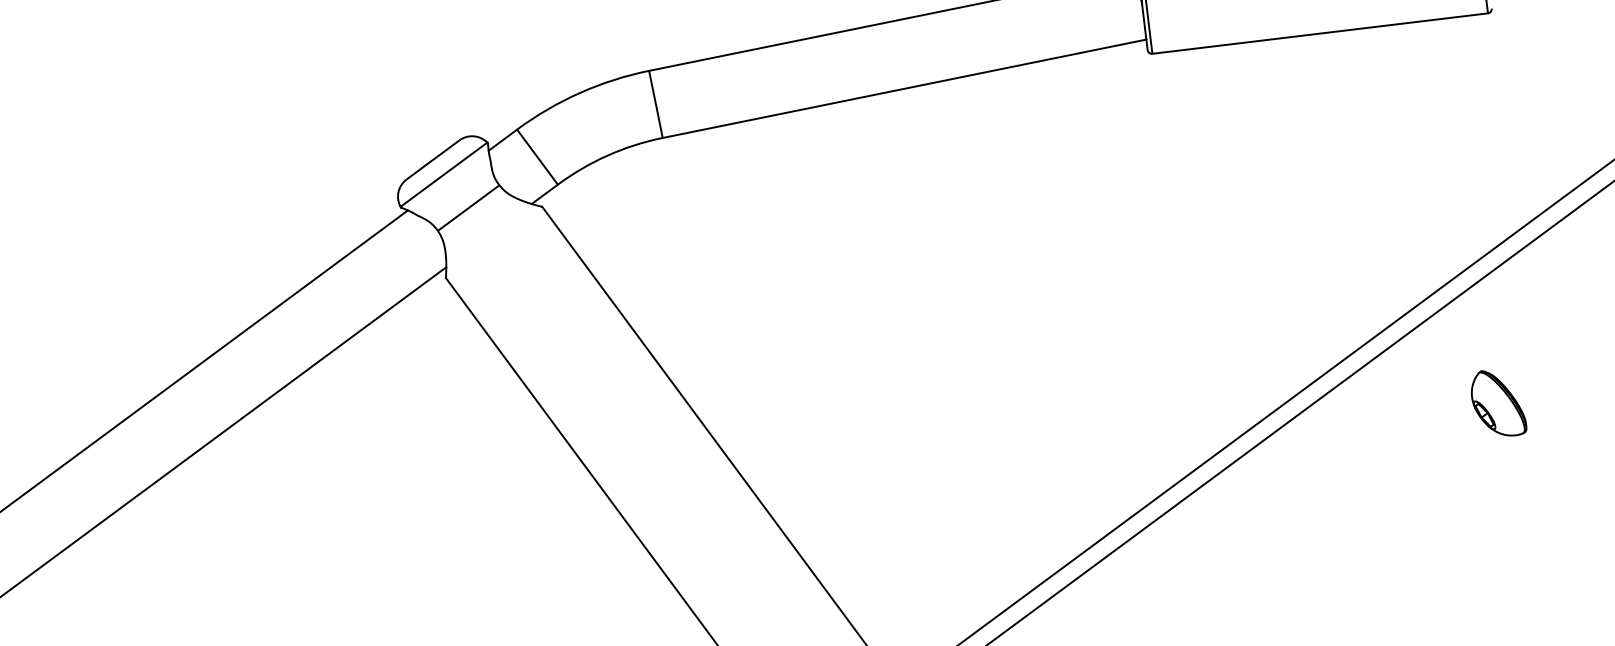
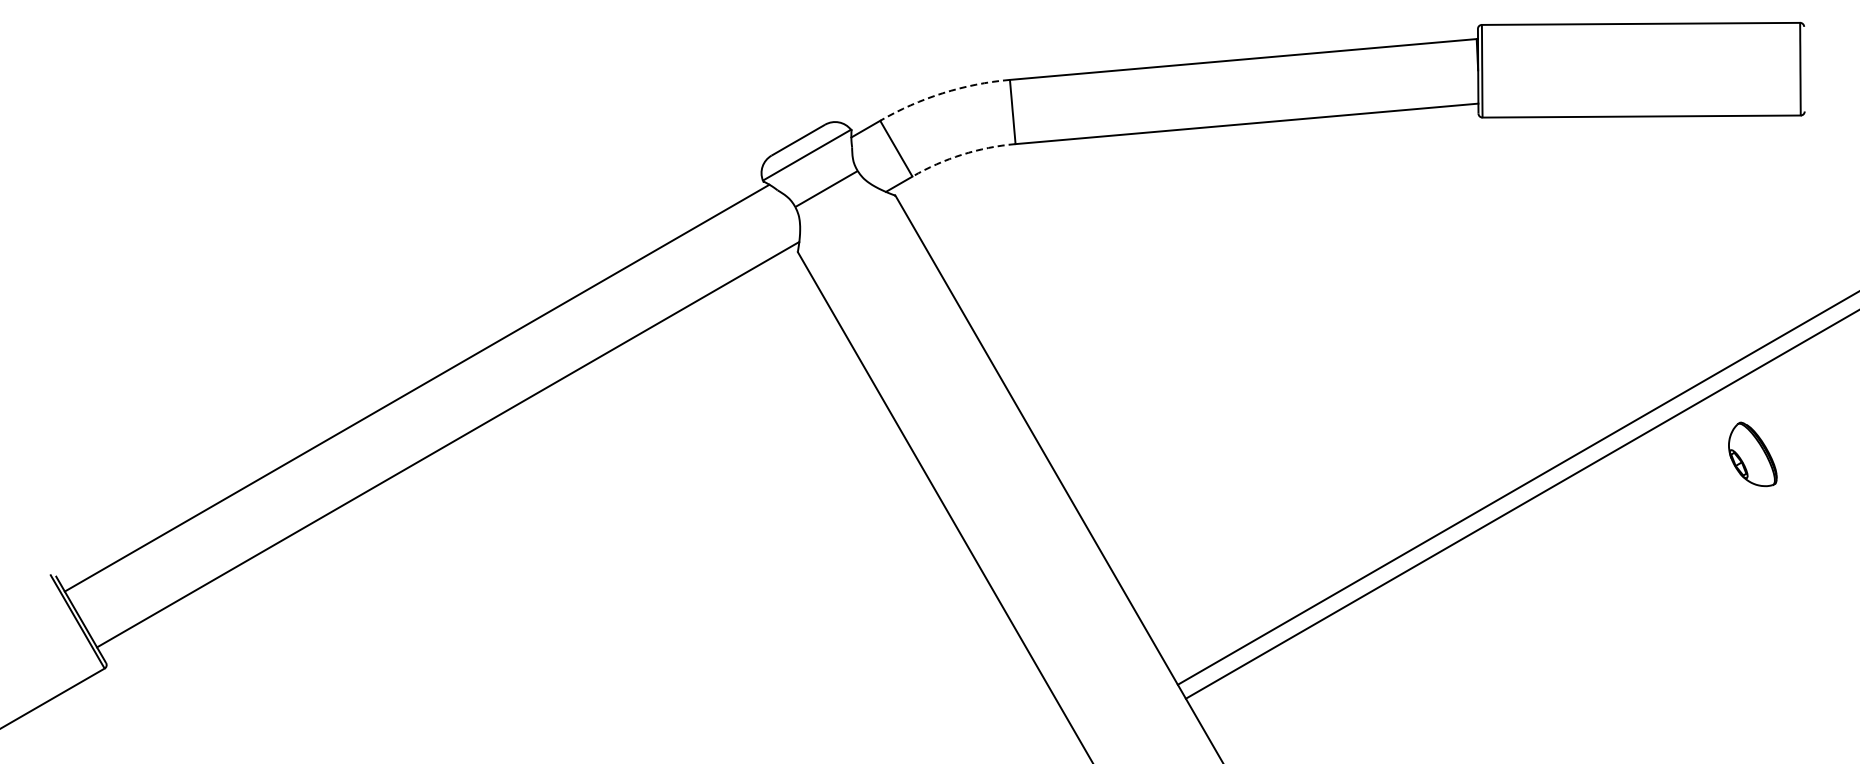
arc: (579, 93) -> (942, 93), solid -> dashed
arc: (607, 155) -> (962, 154), solid -> dashed
part: (1497, 403) -> (1752, 454), moved

